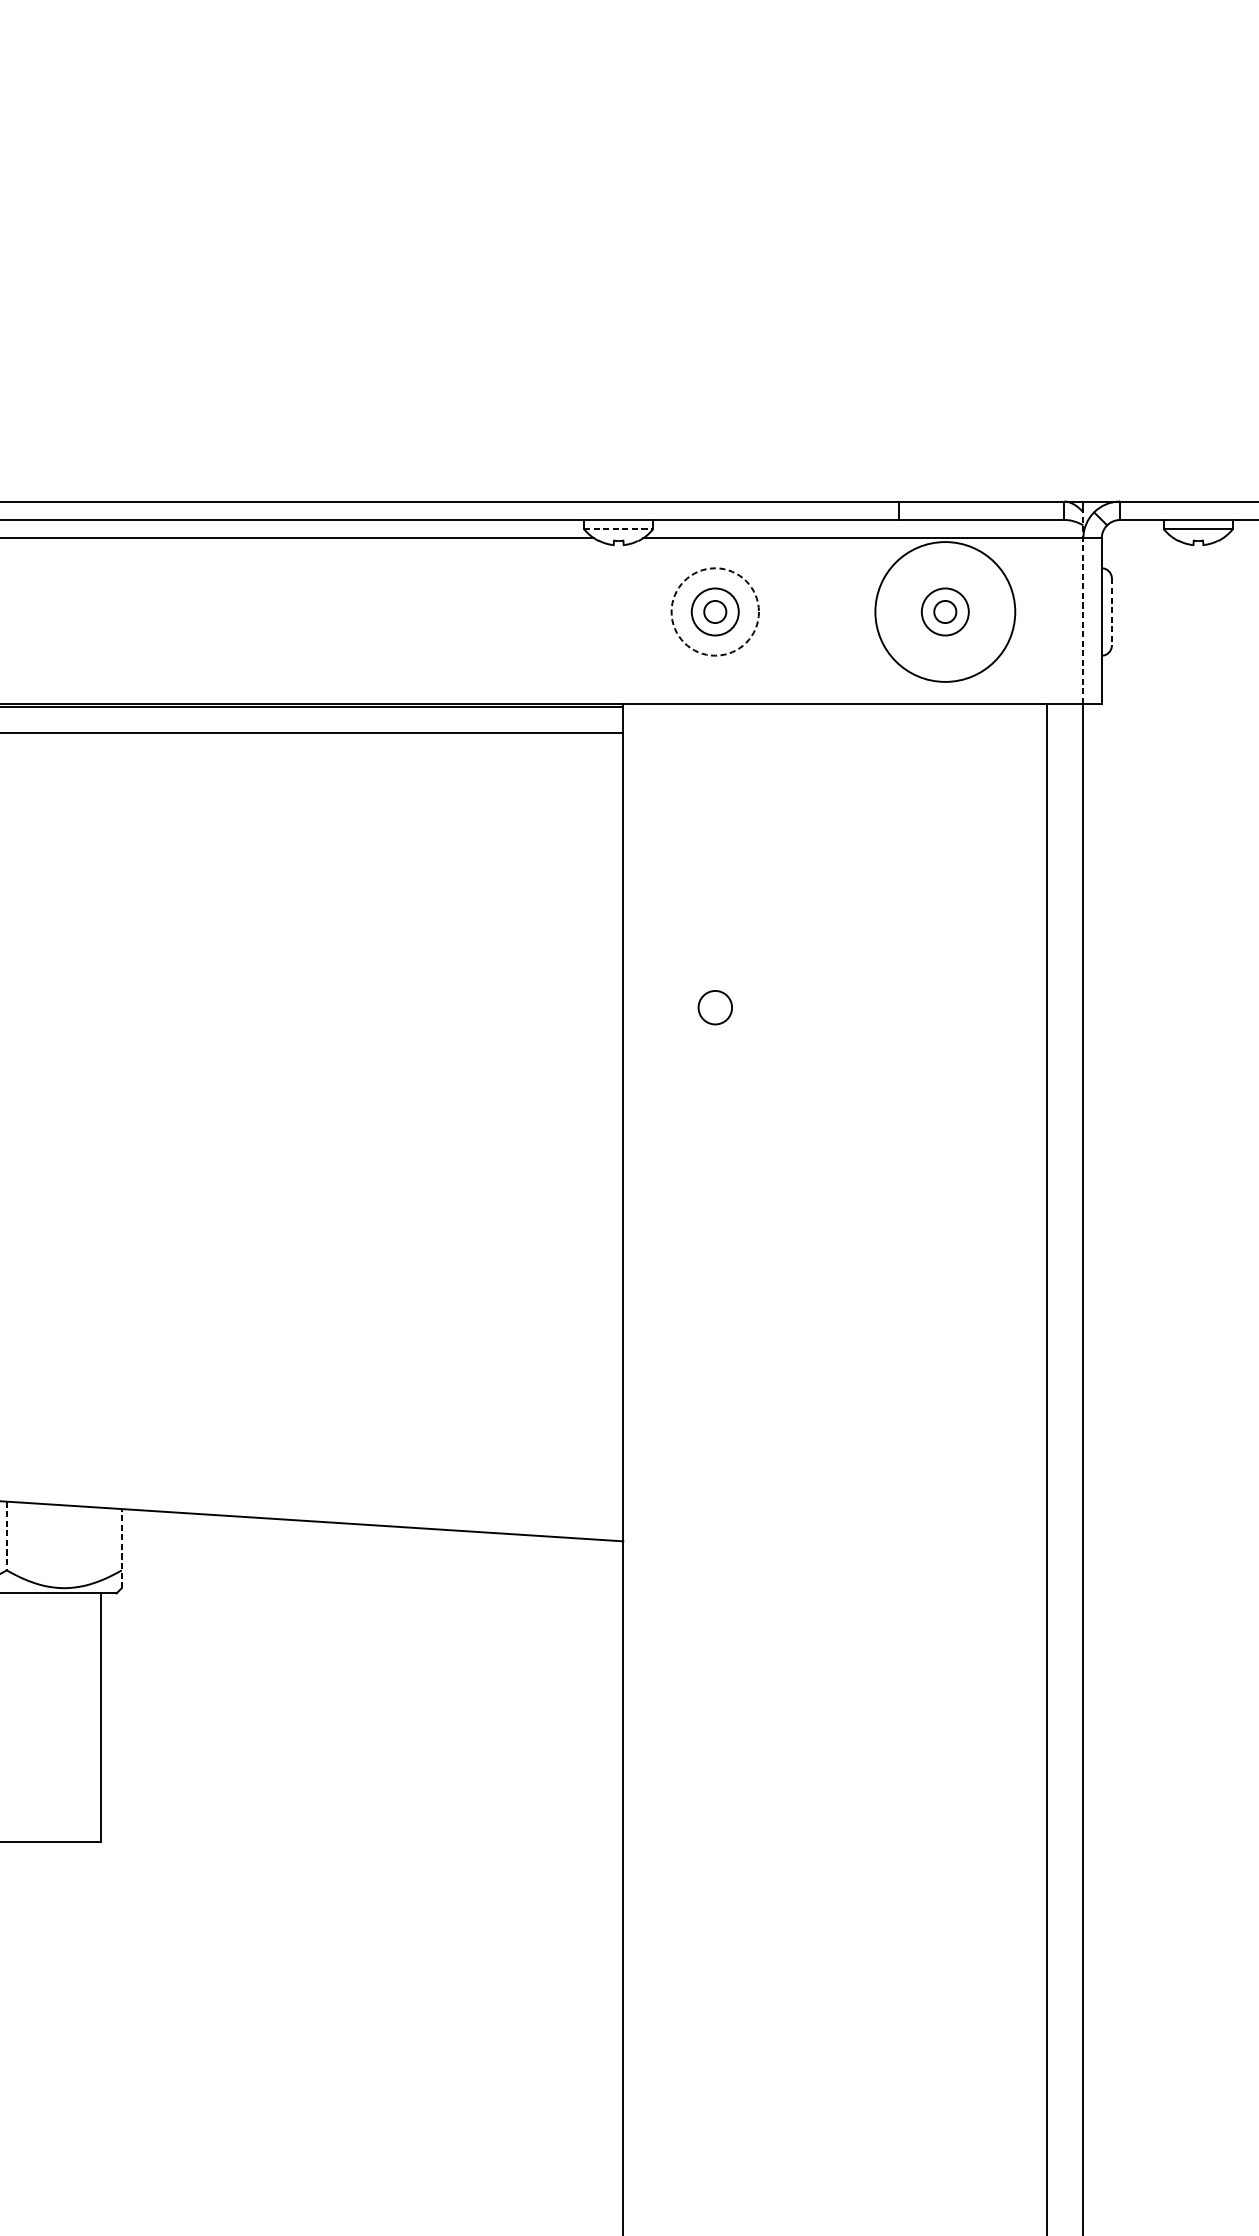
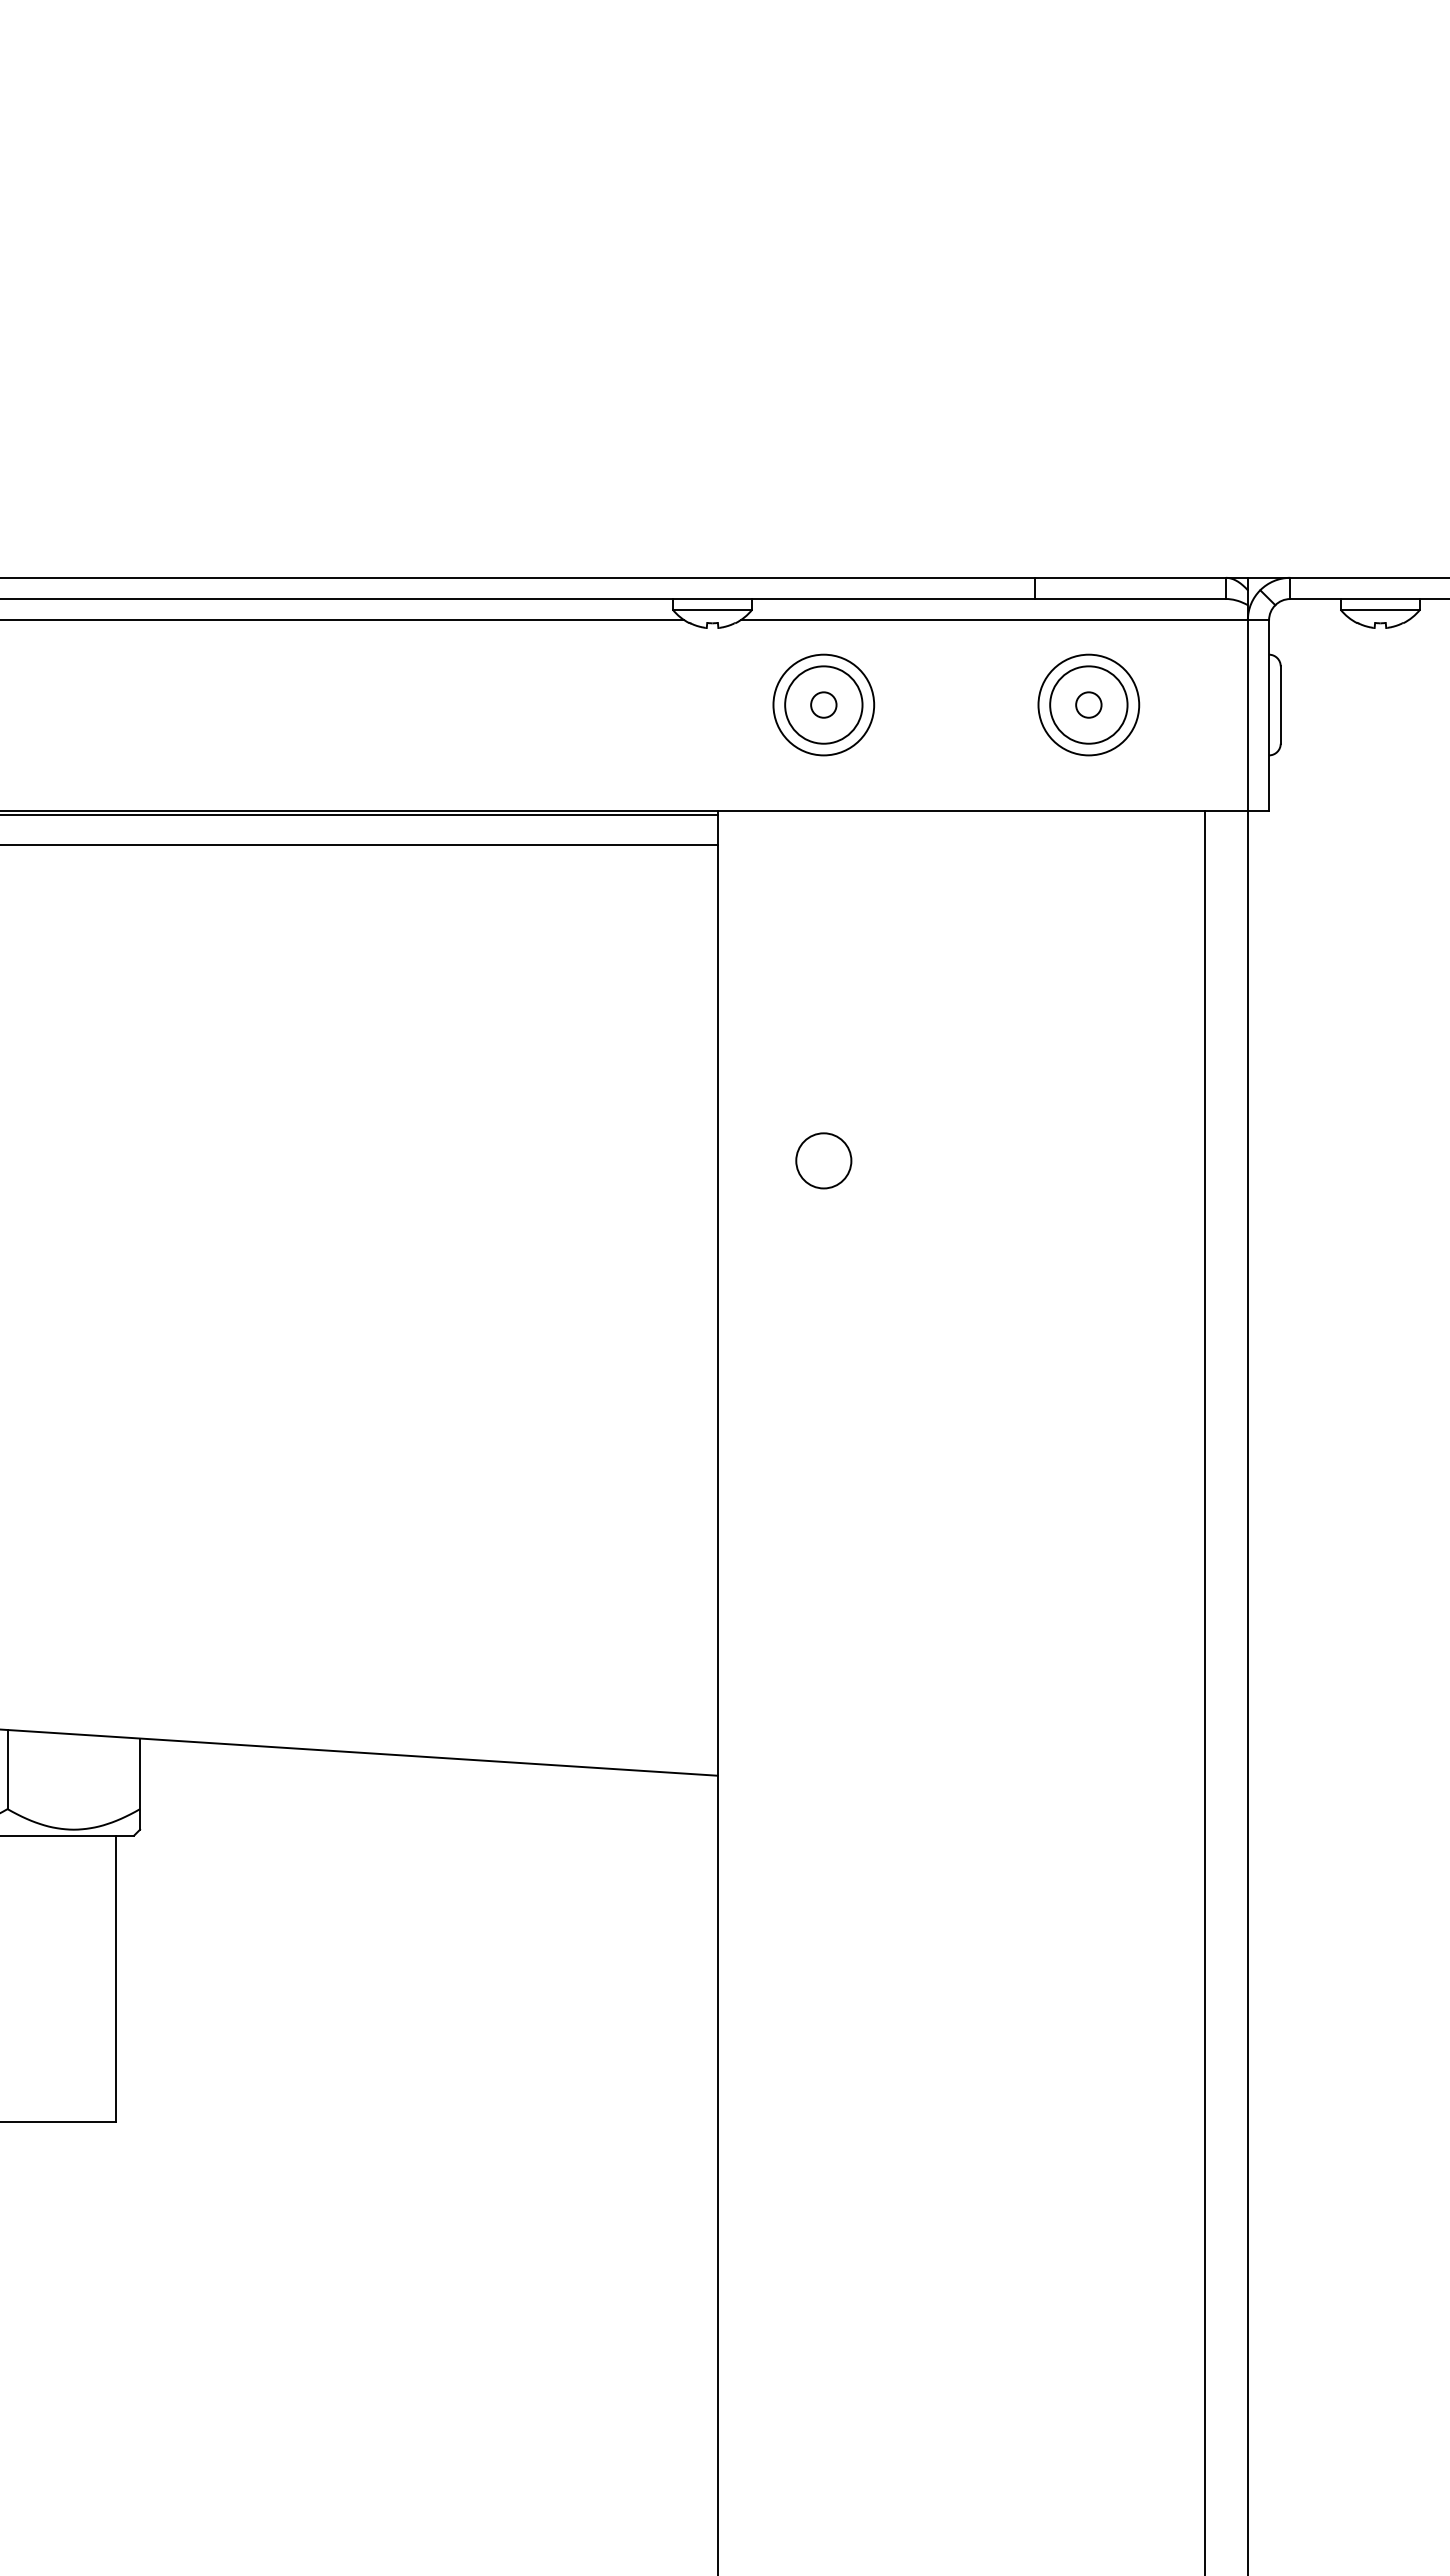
line: (618, 529) -> (712, 609), dashed -> solid
line: (1083, 608) -> (1247, 700), dashed -> solid
circle: (714, 611) -> (823, 704), dashed -> solid
circle: (714, 611) -> (823, 704), size x1.43
circle: (945, 611) -> (1088, 704), size x0.62
circle: (945, 611) -> (1088, 704), size x1.43
line: (1111, 612) -> (1280, 705), dashed -> solid
circle: (714, 1007) -> (823, 1160), size x1.43
line: (6, 1535) -> (7, 1769), dashed -> solid
line: (122, 1548) -> (140, 1784), dashed -> solid

